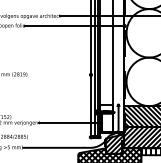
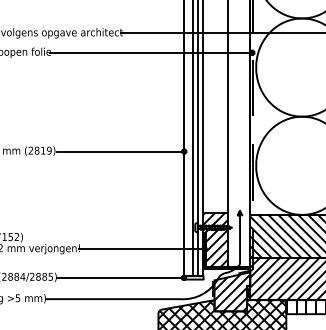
line: (59, 74) -> (120, 150), added
hatch: (106, 118) -> (215, 239), added
line: (59, 137) -> (120, 278), added

